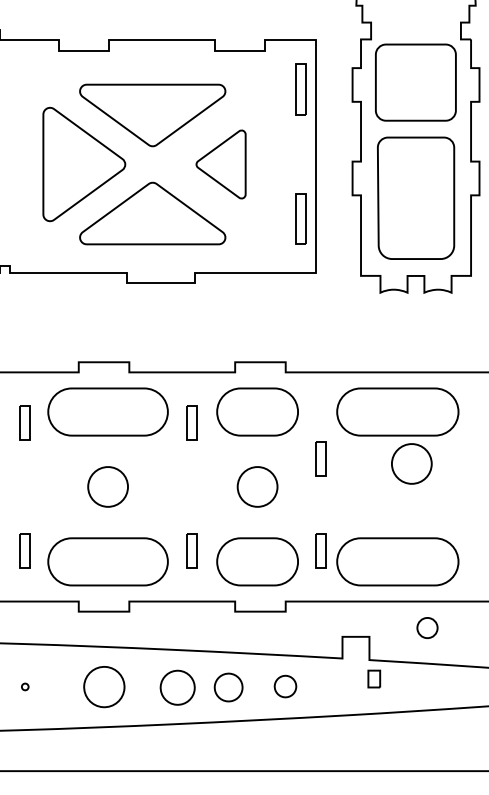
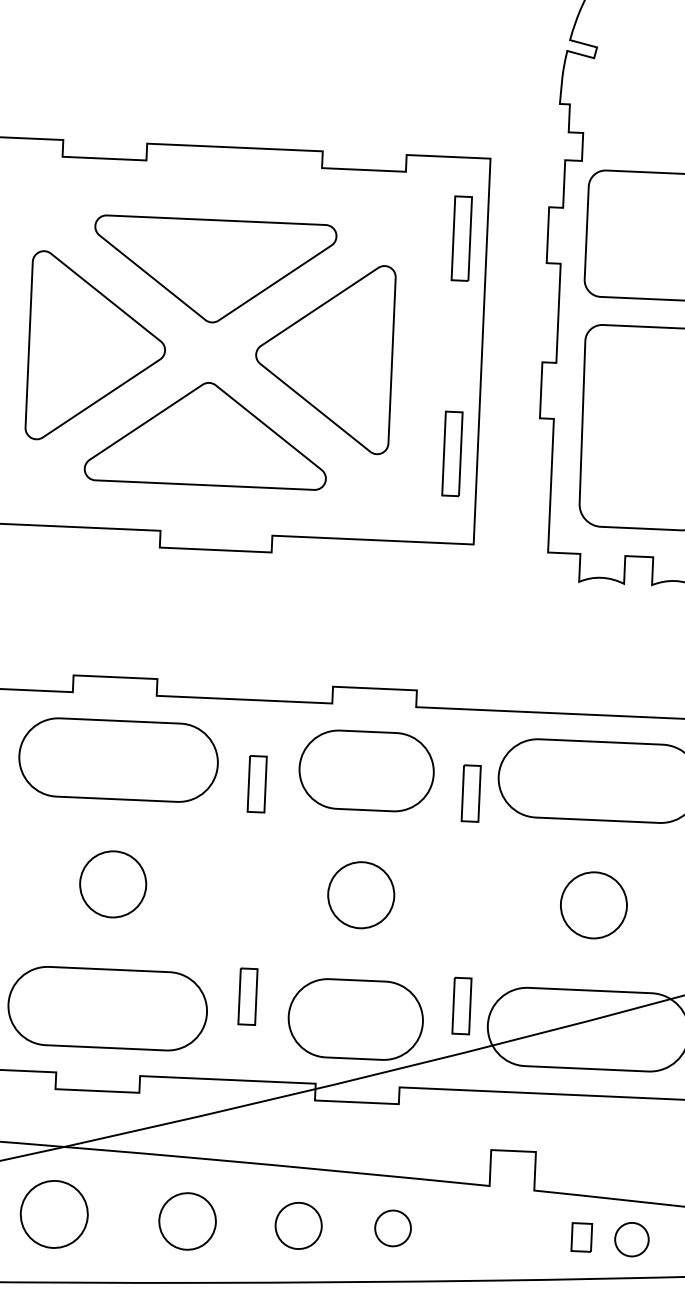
part: (220, 164) -> (323, 357), size x1.67
part: (320, 458) -> (470, 792), moved
part: (411, 463) -> (593, 904), moved
part: (427, 627) -> (631, 1238), moved
part: (374, 678) -> (582, 1236), moved
part: (104, 687) -> (54, 1215), moved
part: (177, 687) -> (187, 1220), moved

